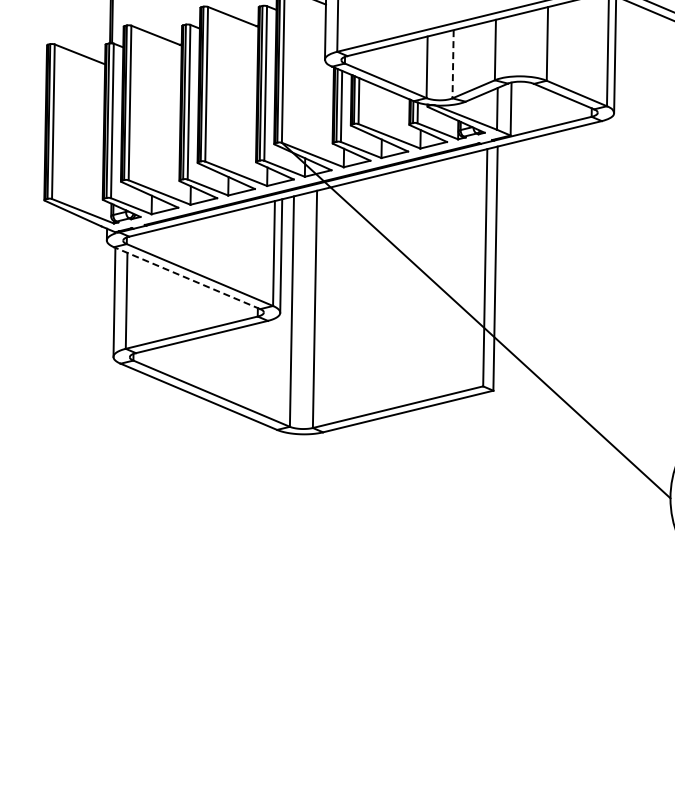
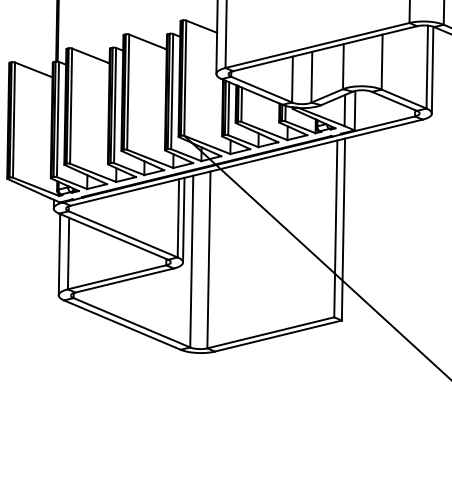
line: (453, 64) -> (312, 77), dashed -> solid
line: (186, 277) -> (113, 236), dashed -> solid

